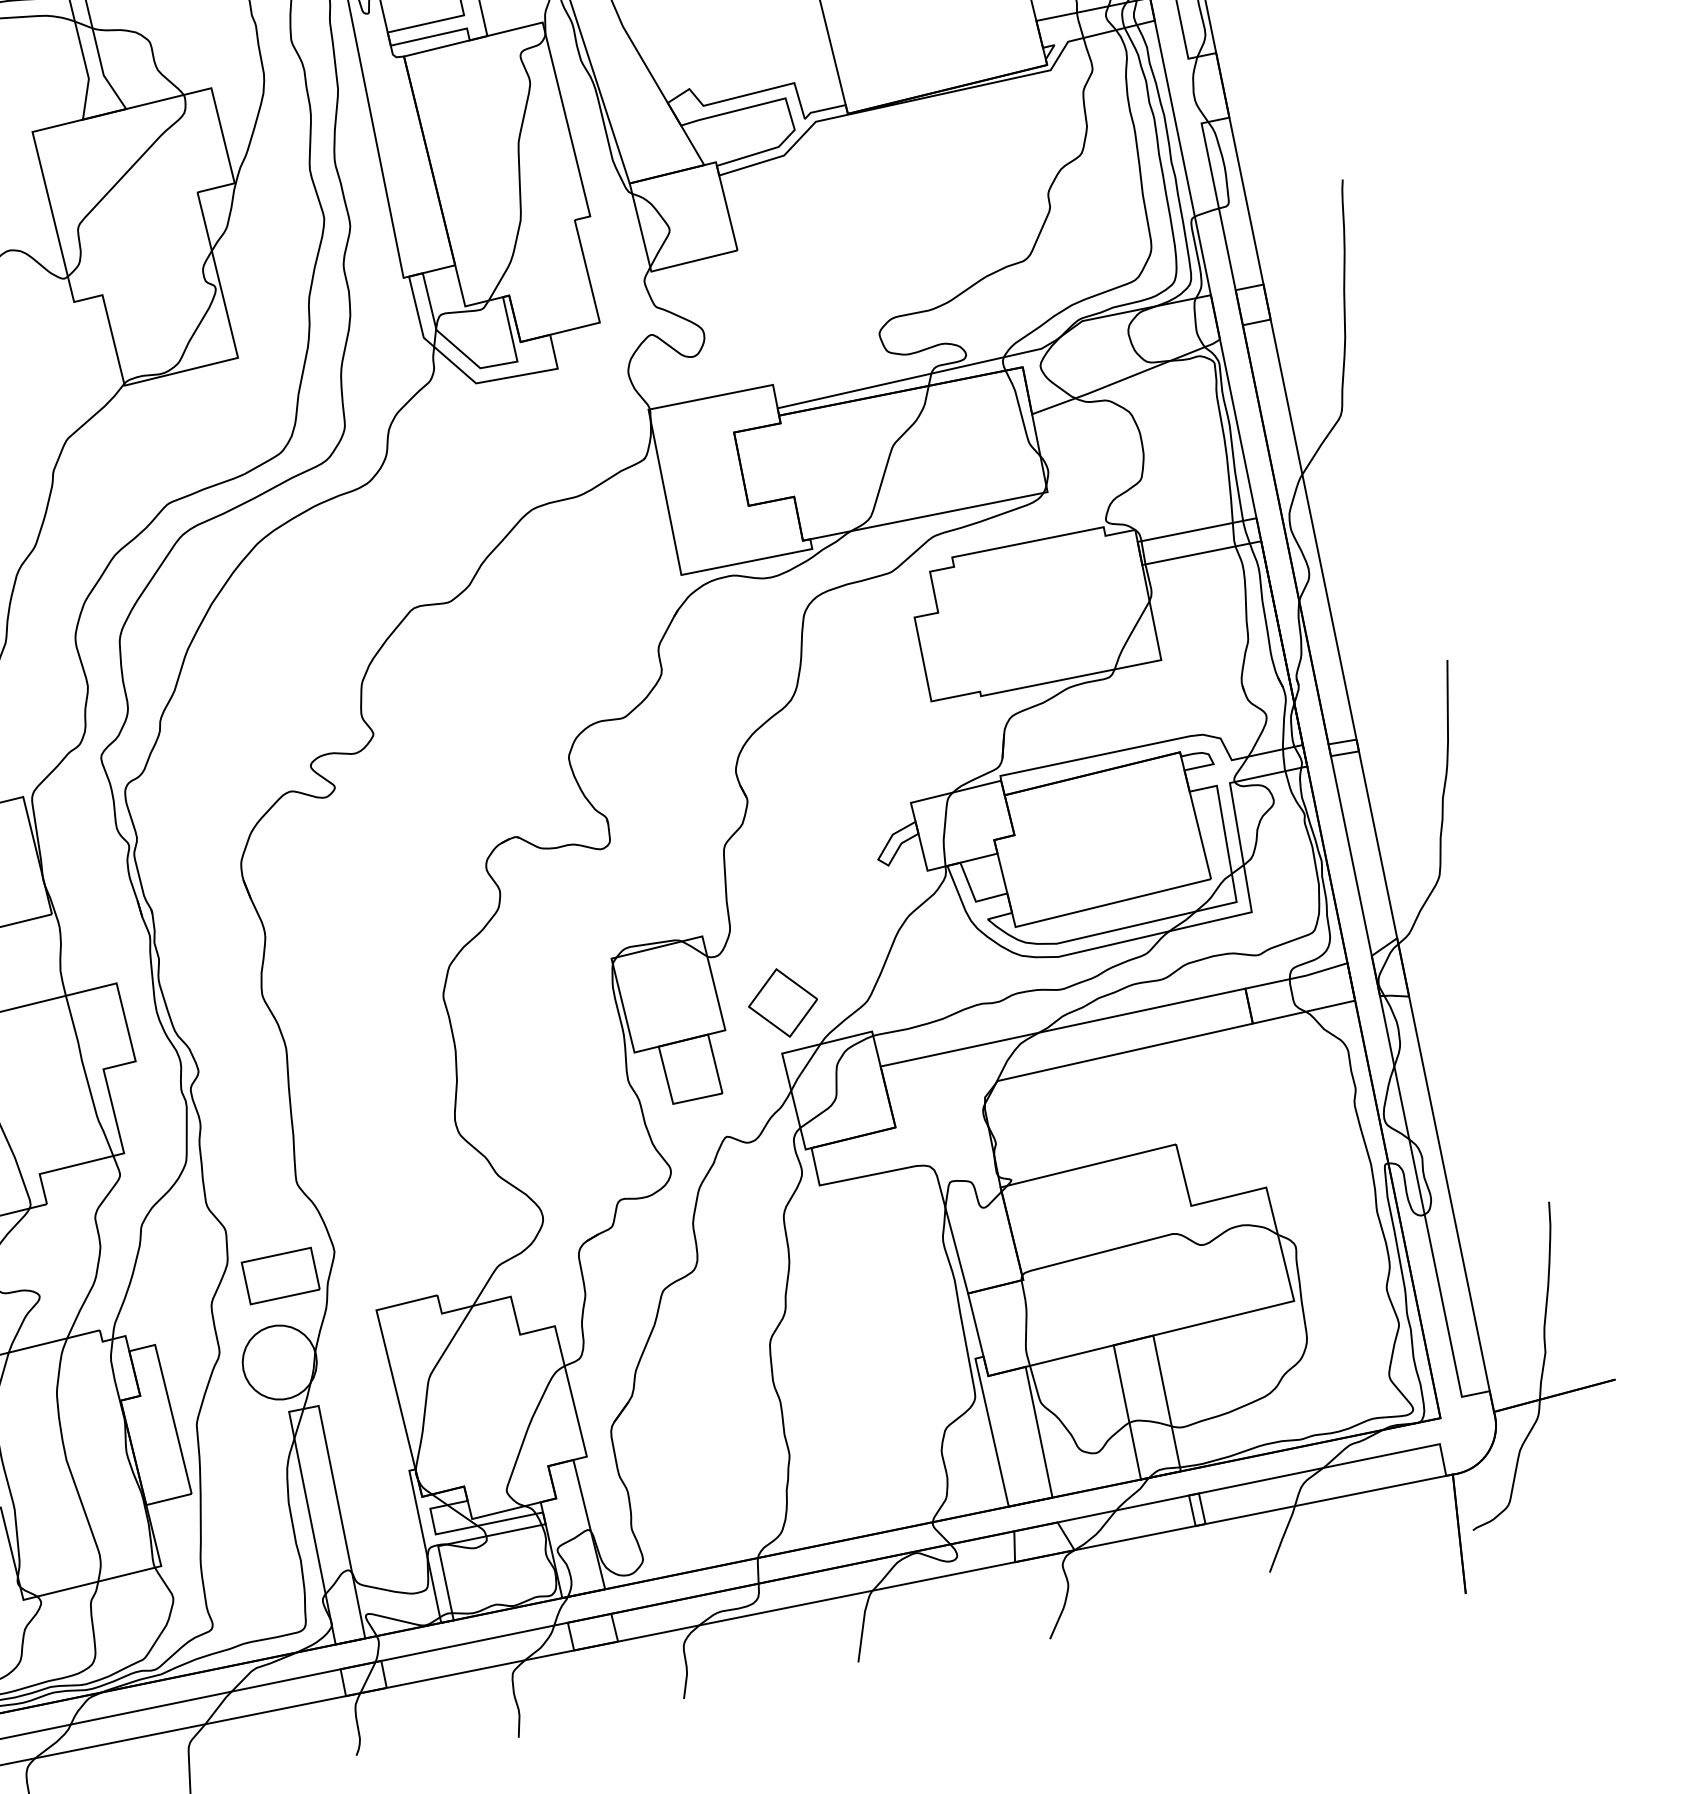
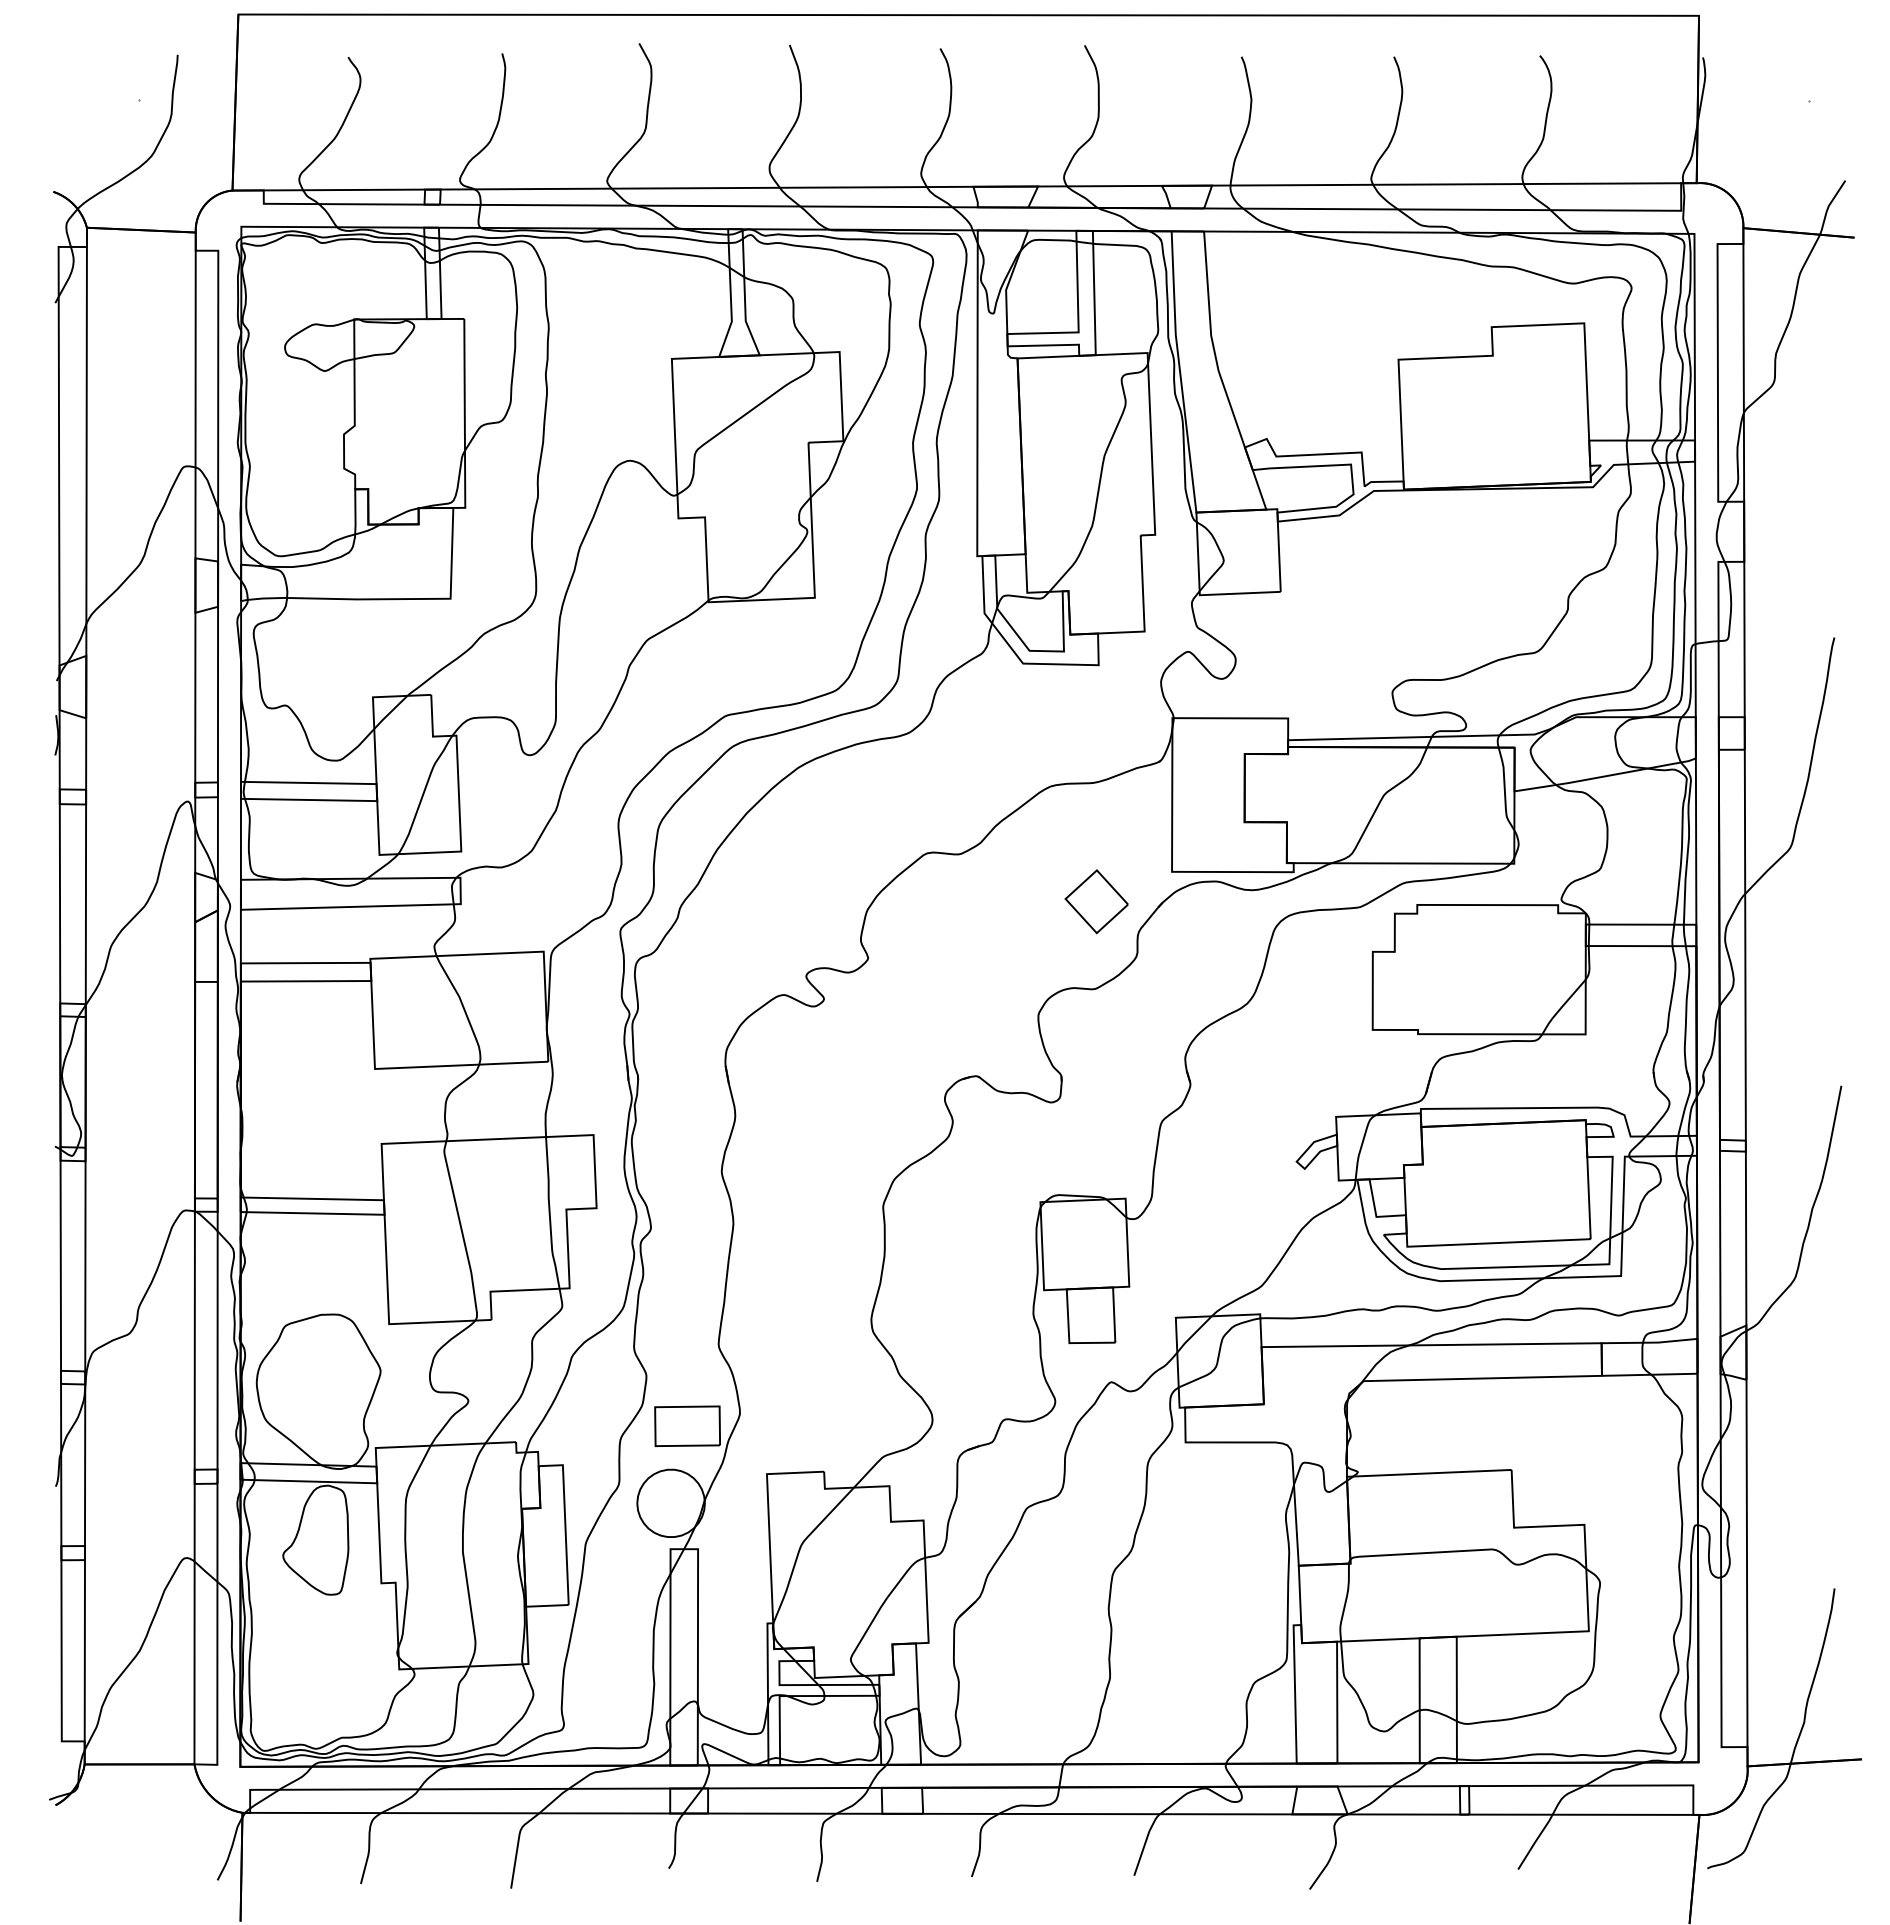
part: (782, 1002) -> (1096, 901), moved

